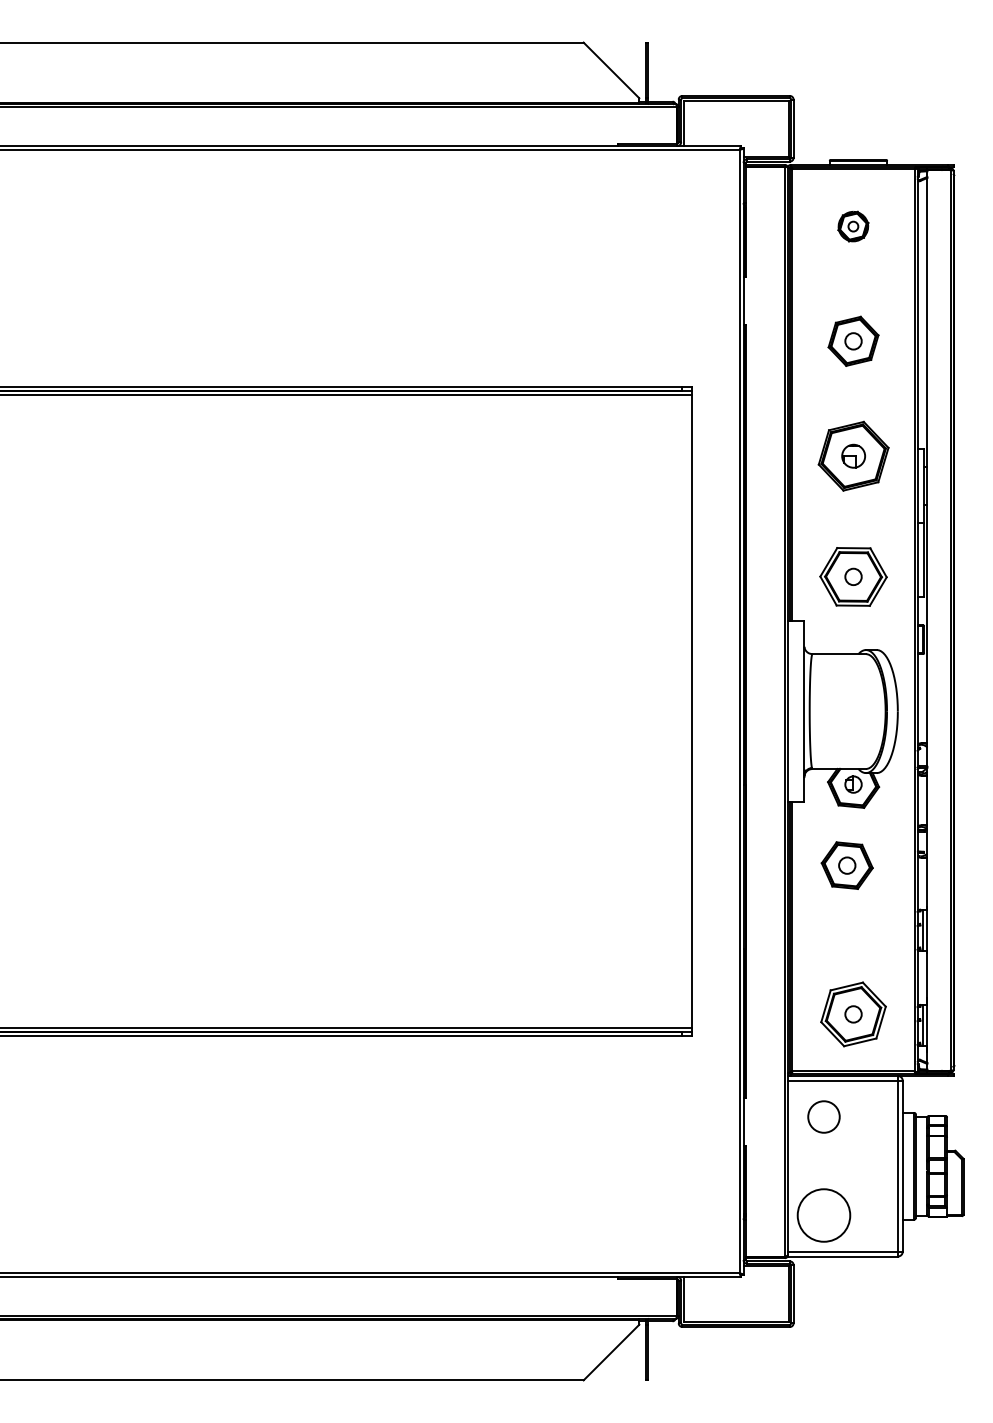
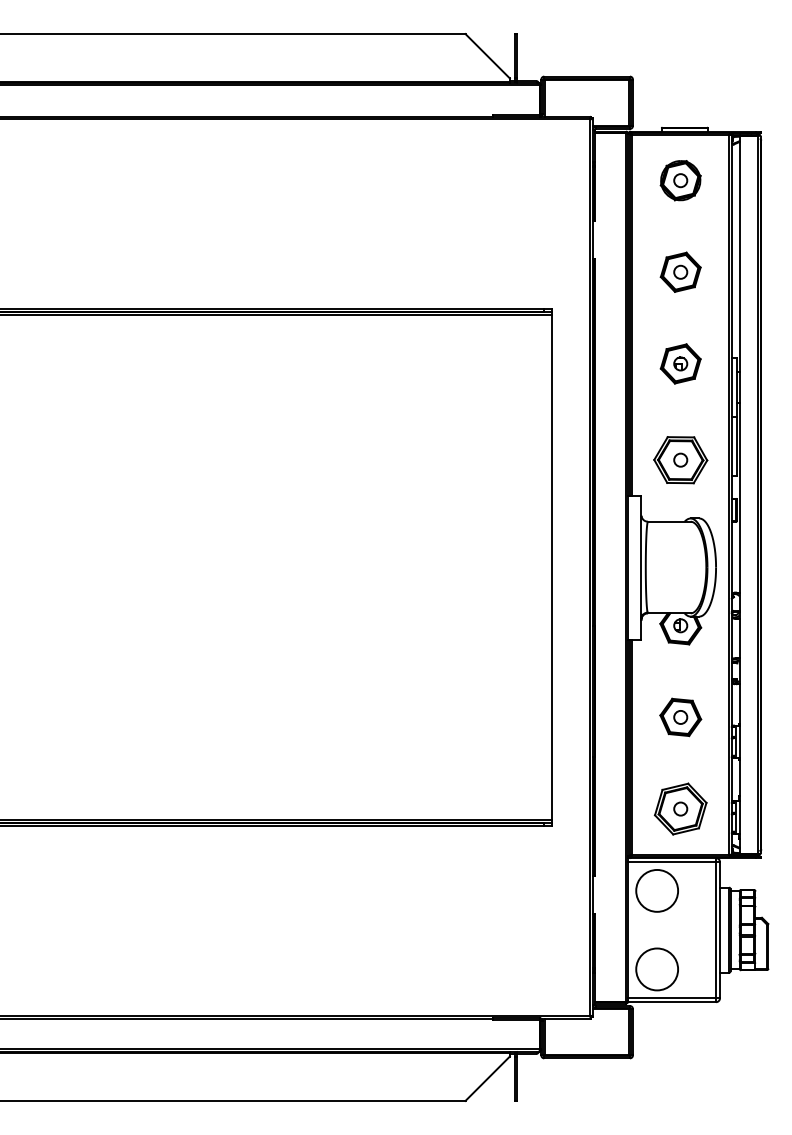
part: (853, 226) -> (680, 180), size x1.67
part: (853, 455) -> (680, 363), size x0.71
part: (846, 865) -> (680, 717), moved
circle: (824, 1116) -> (657, 890), size x1.67

